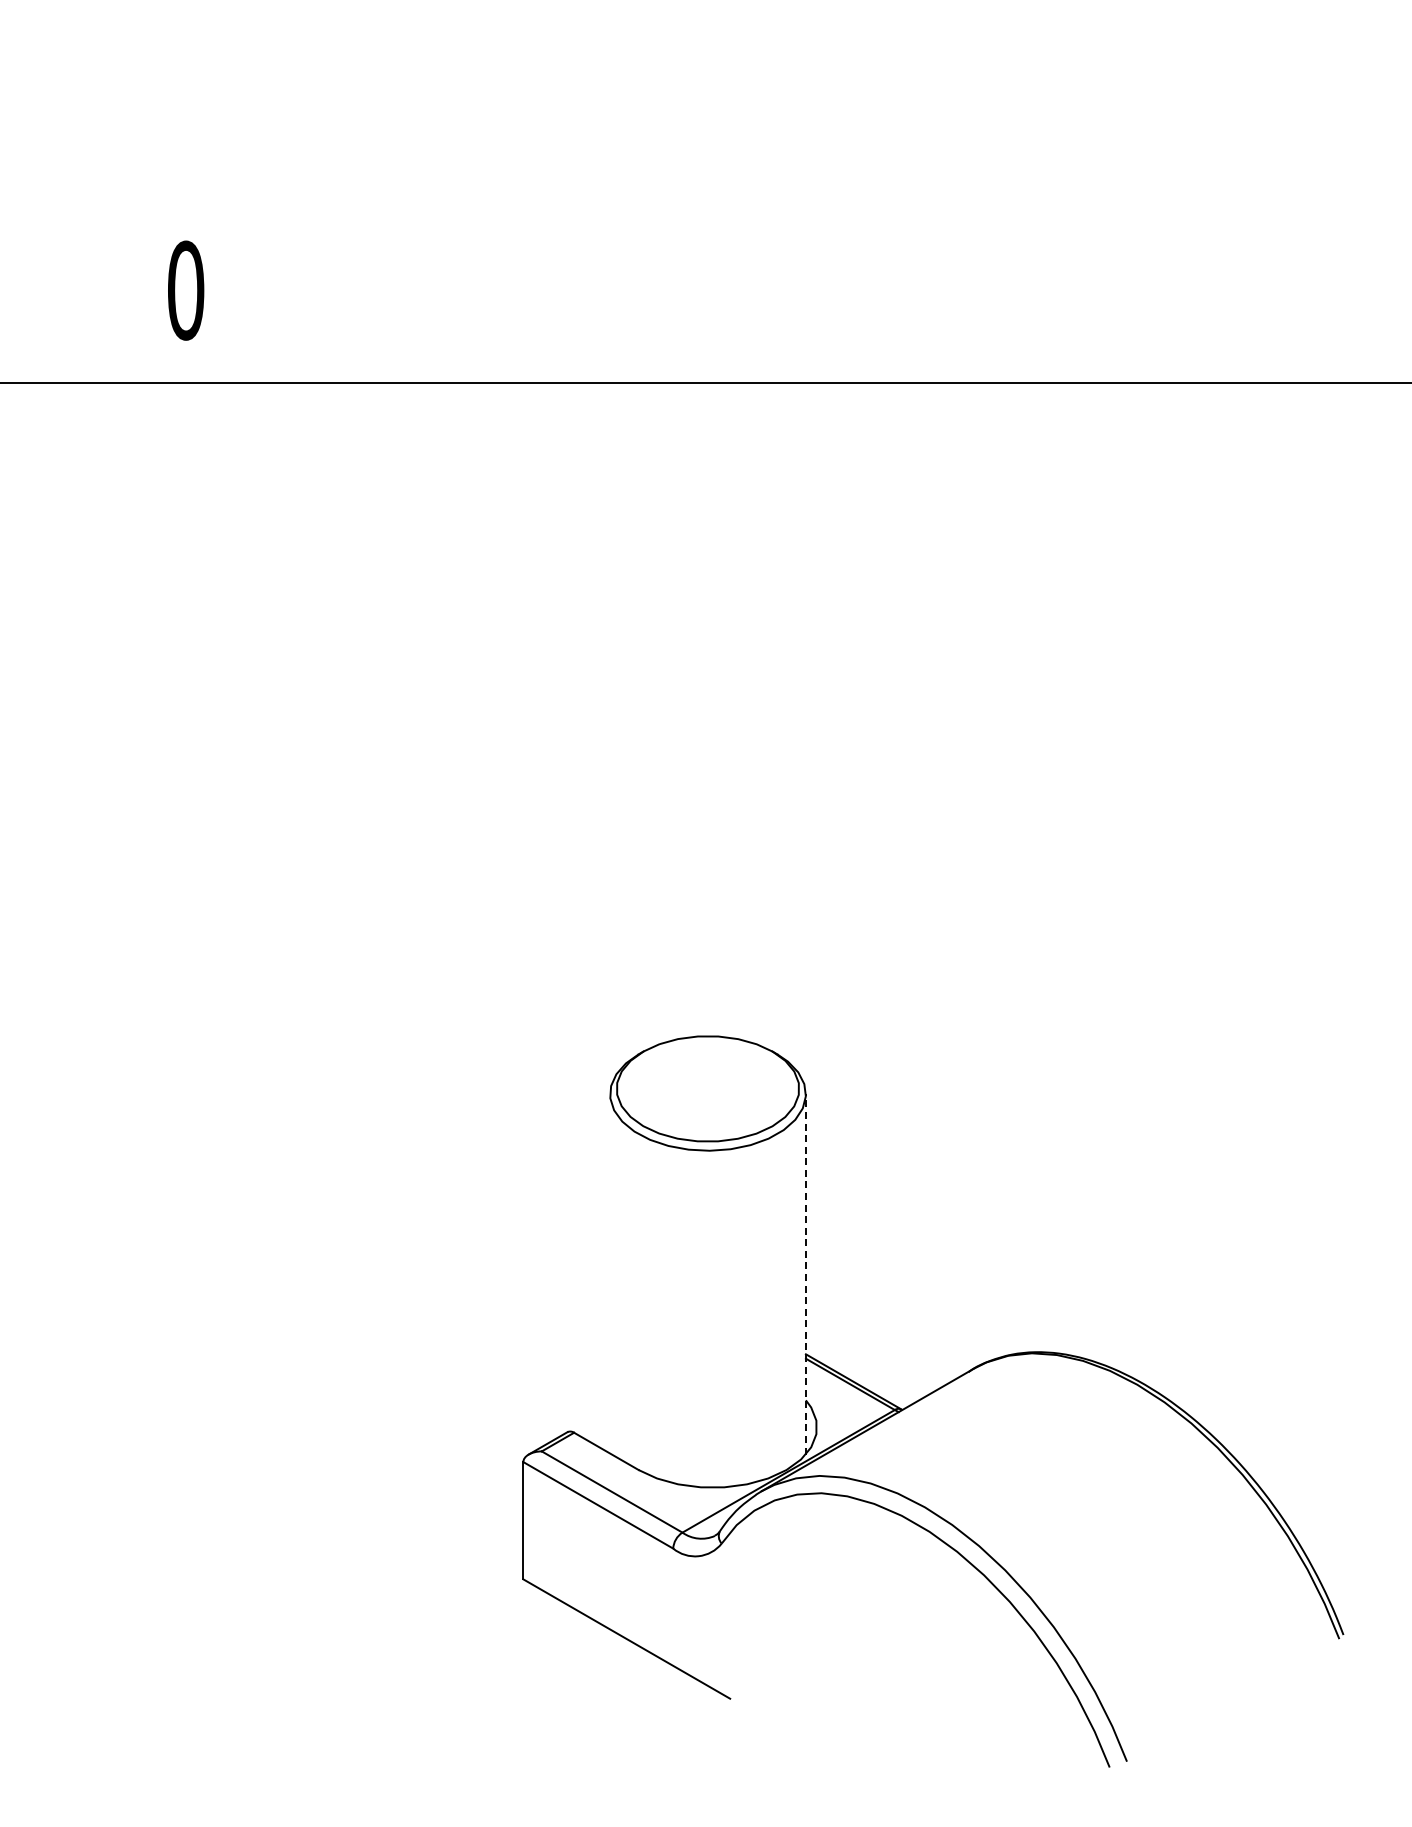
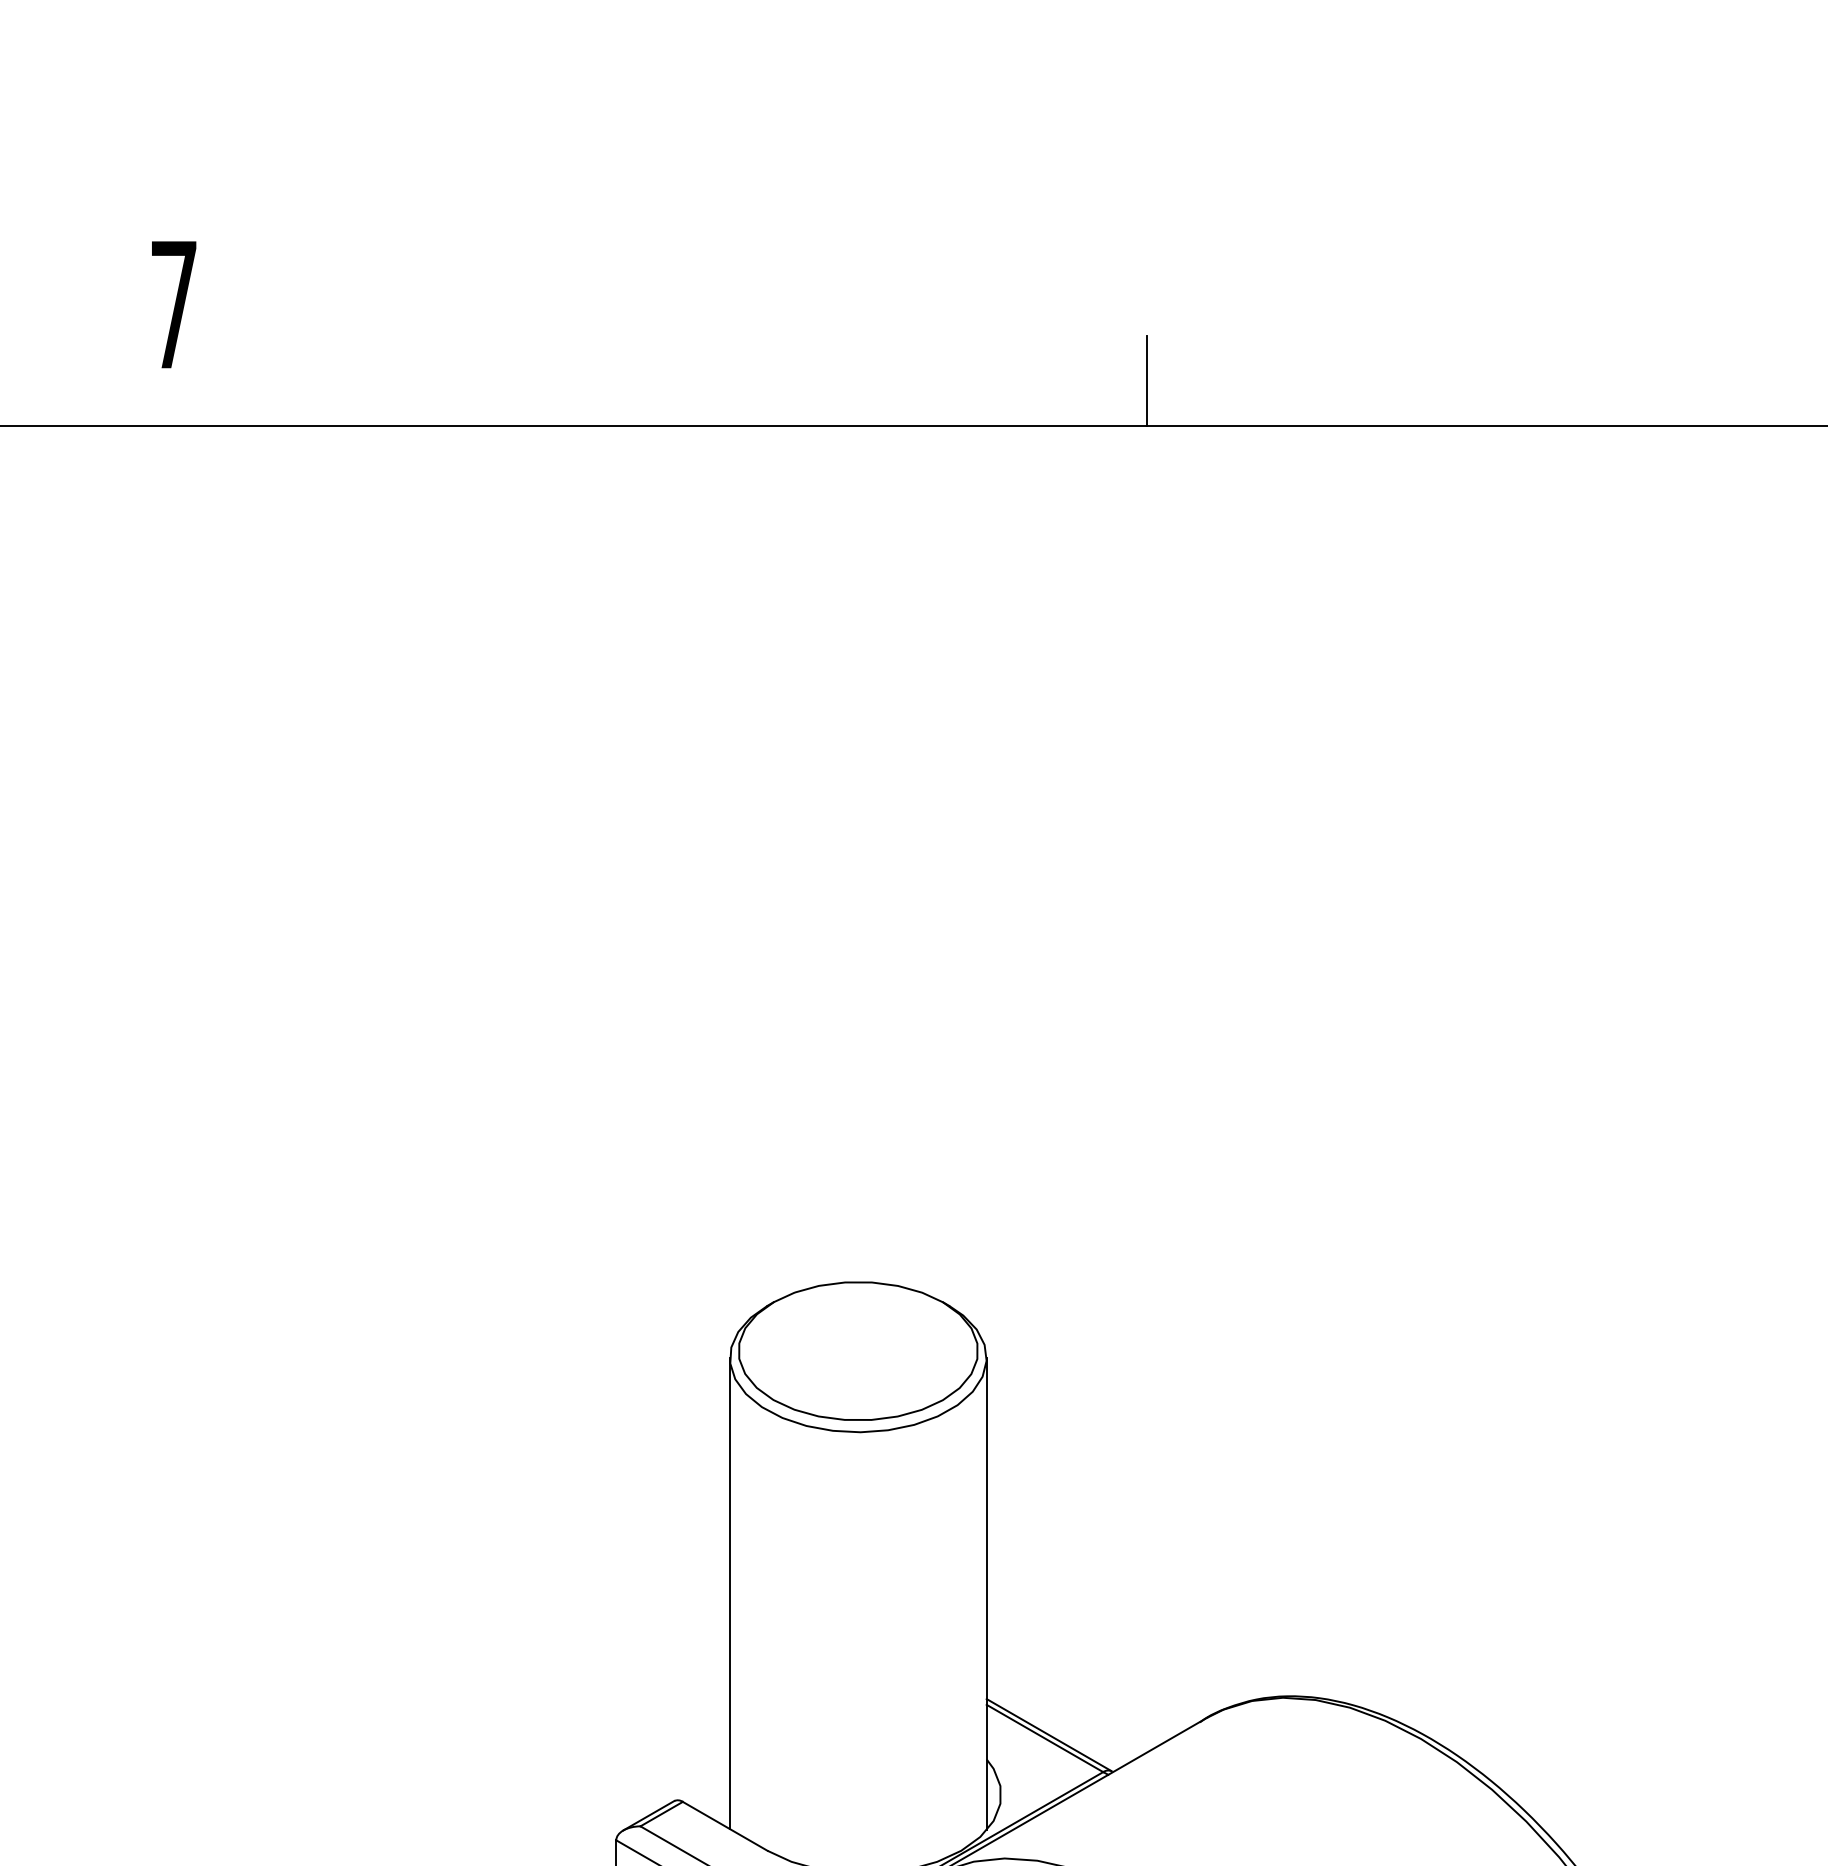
text: (186, 290) -> (174, 304), 0 -> 7
line: (928, 348) -> (1147, 380), added
line: (610, 1273) -> (730, 1593), added
line: (805, 1273) -> (986, 1593), dashed -> solid

